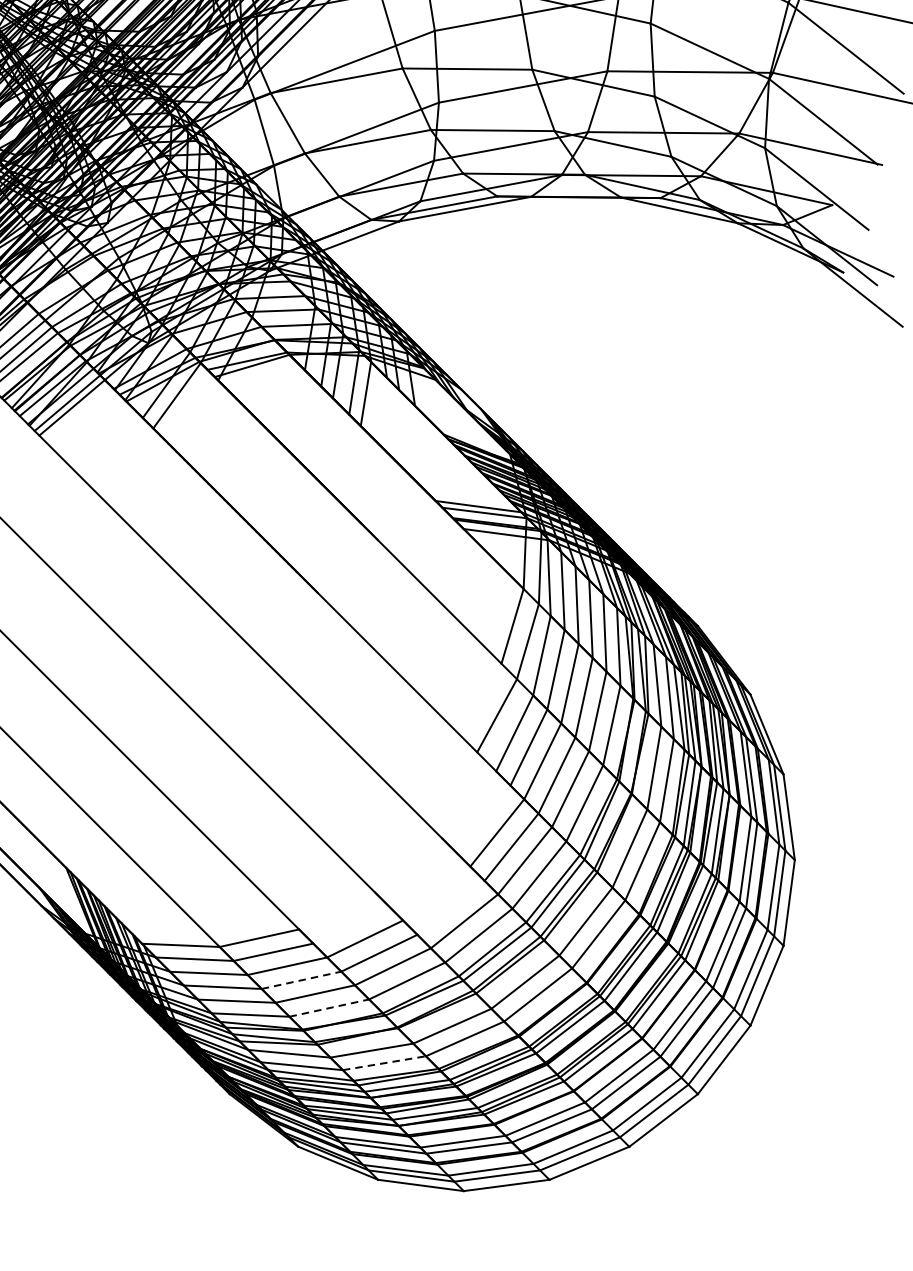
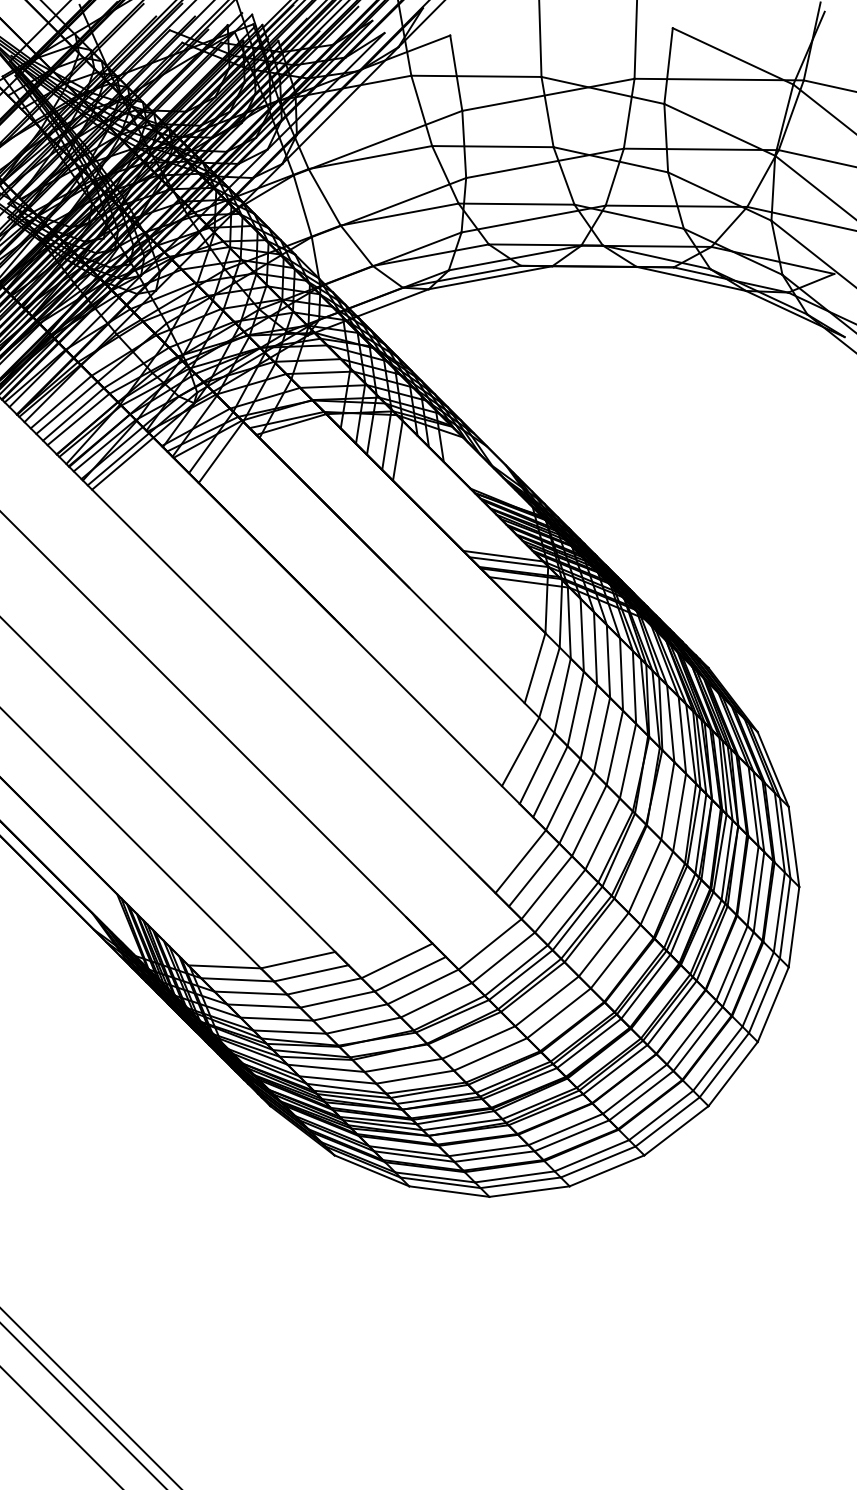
line: (302, 980) -> (338, 999), dashed -> solid
line: (330, 1008) -> (364, 1025), dashed -> solid
line: (384, 1063) -> (415, 1077), dashed -> solid

